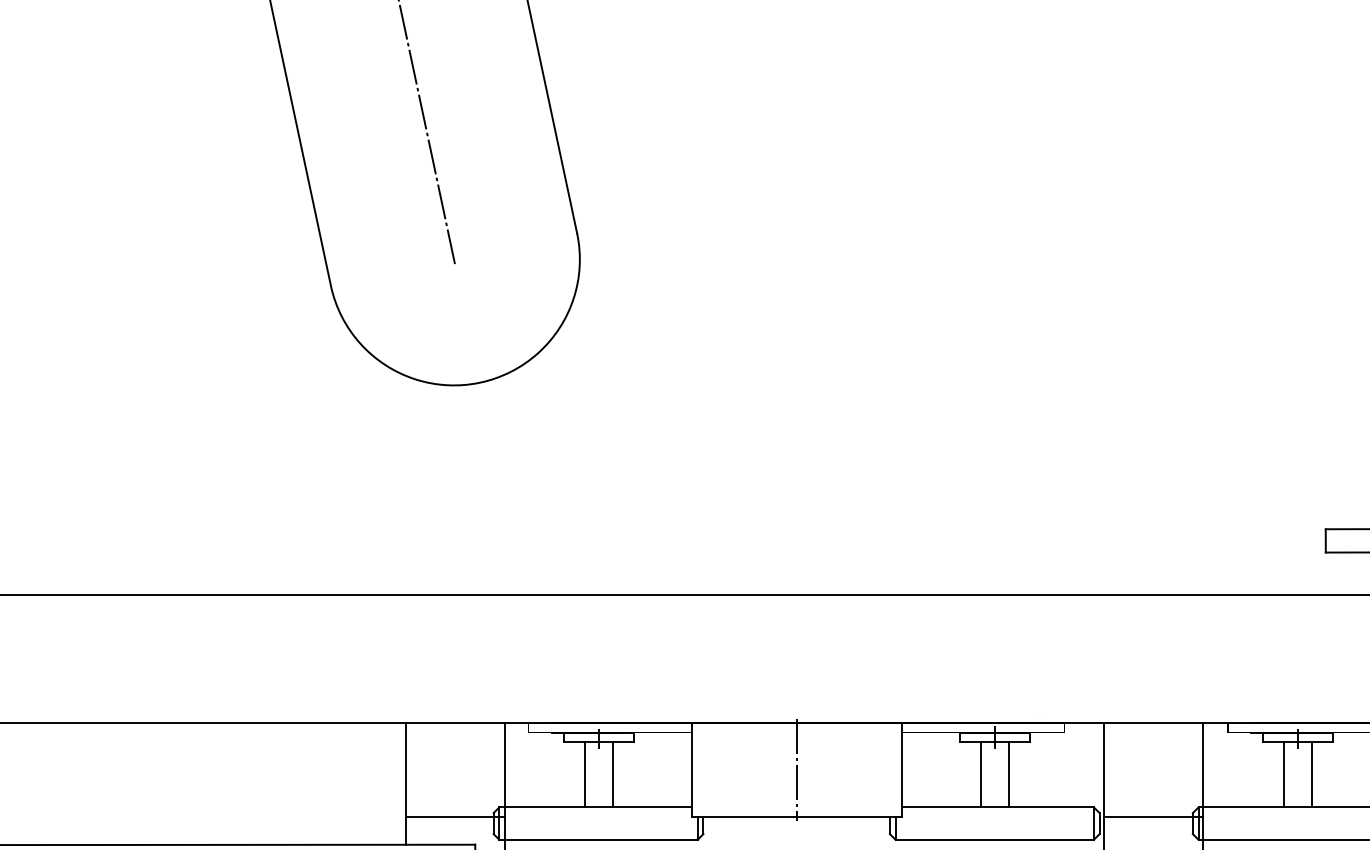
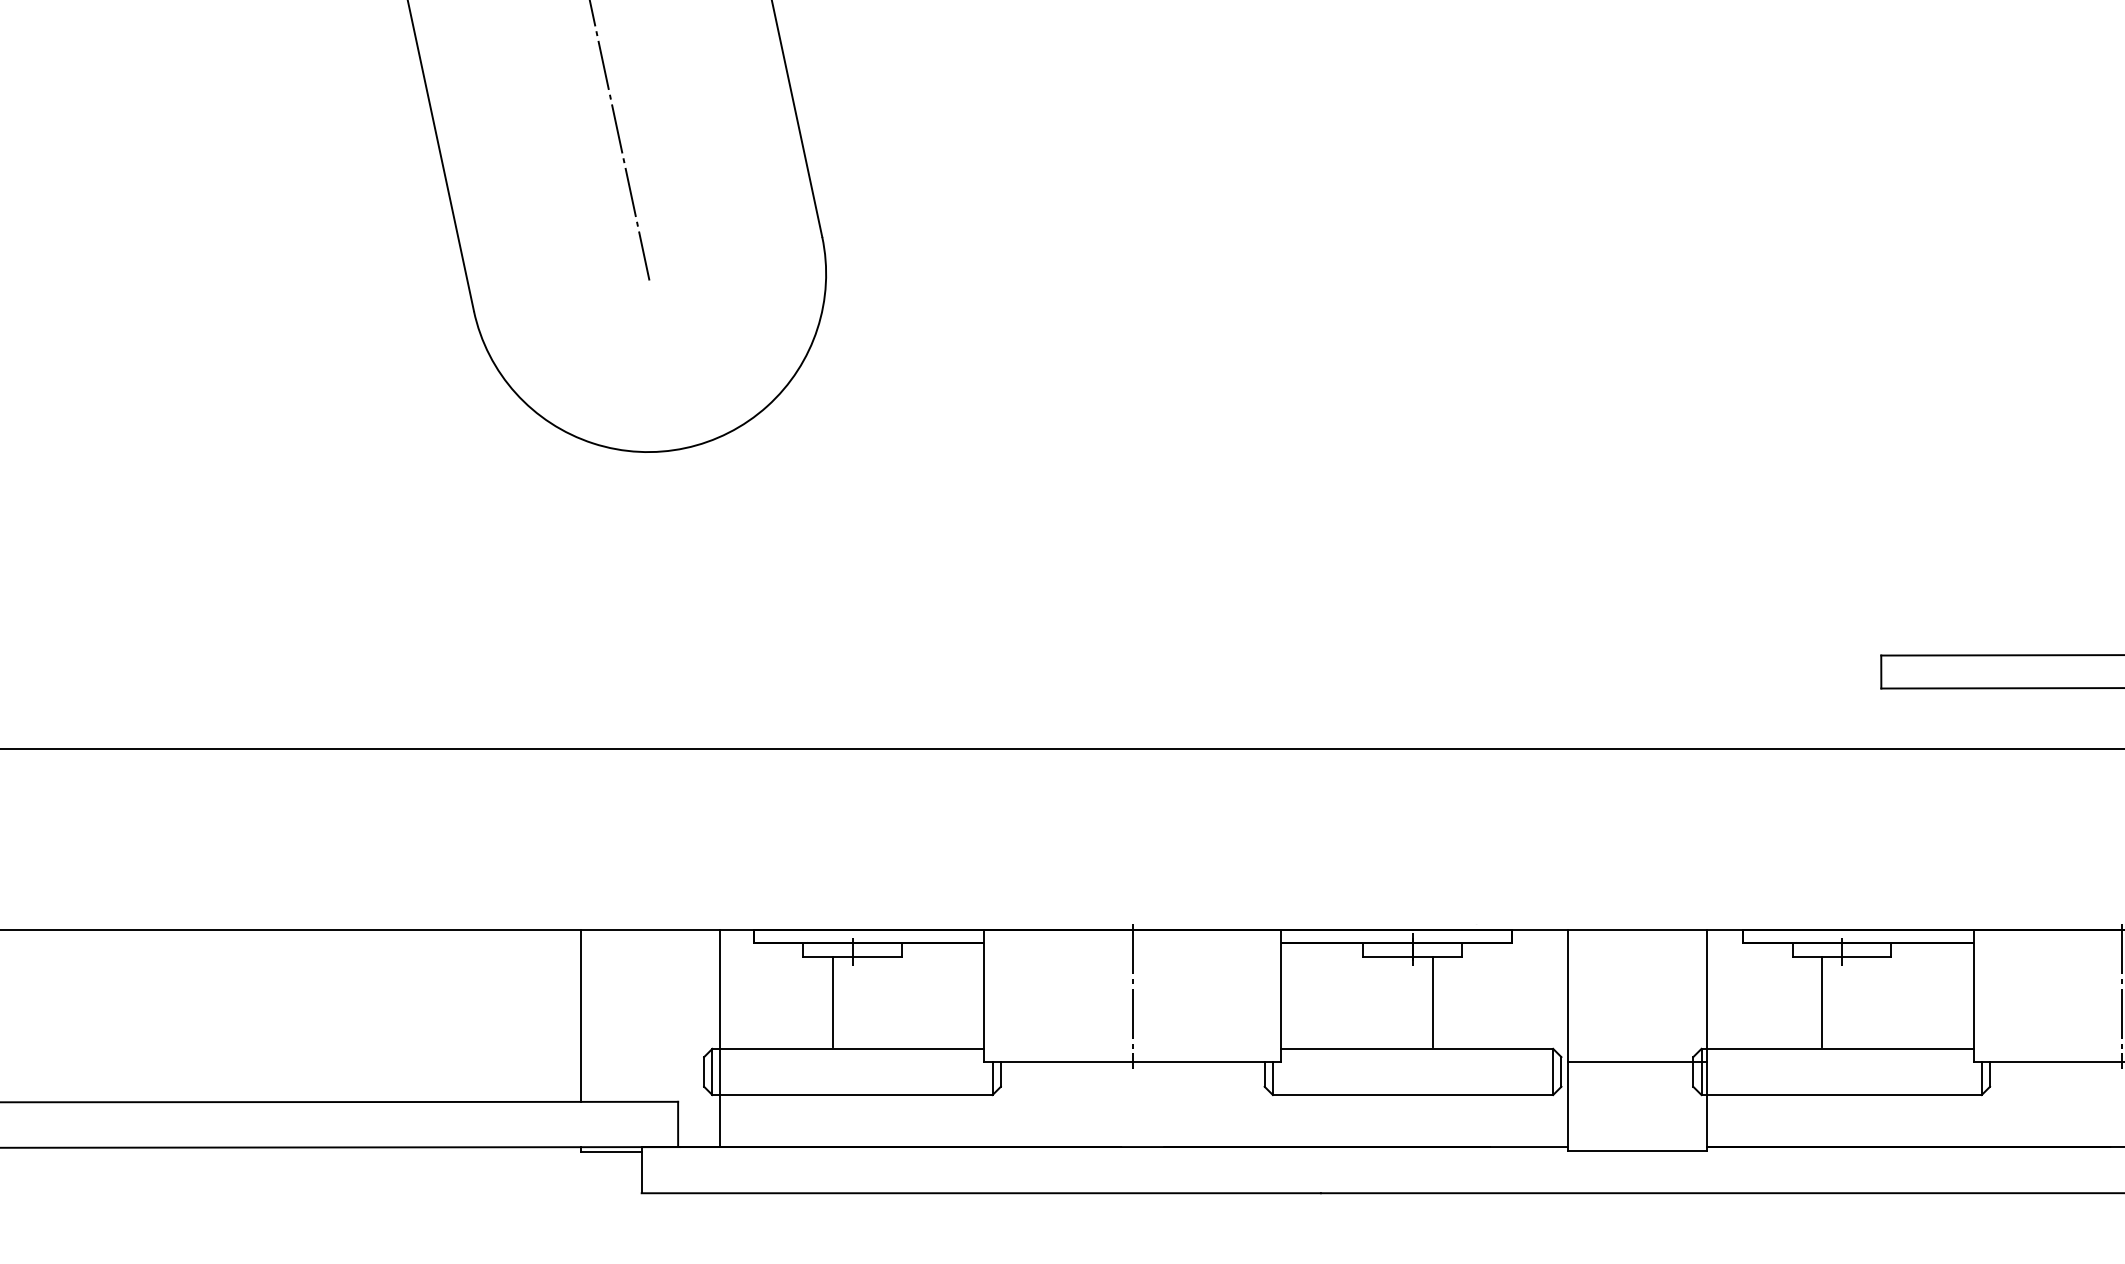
line: (612, 773) -> (872, 1001), removed
line: (980, 773) -> (1393, 1001), removed
line: (1311, 773) -> (1861, 1001), removed
line: (455, 817) -> (650, 1063), removed

